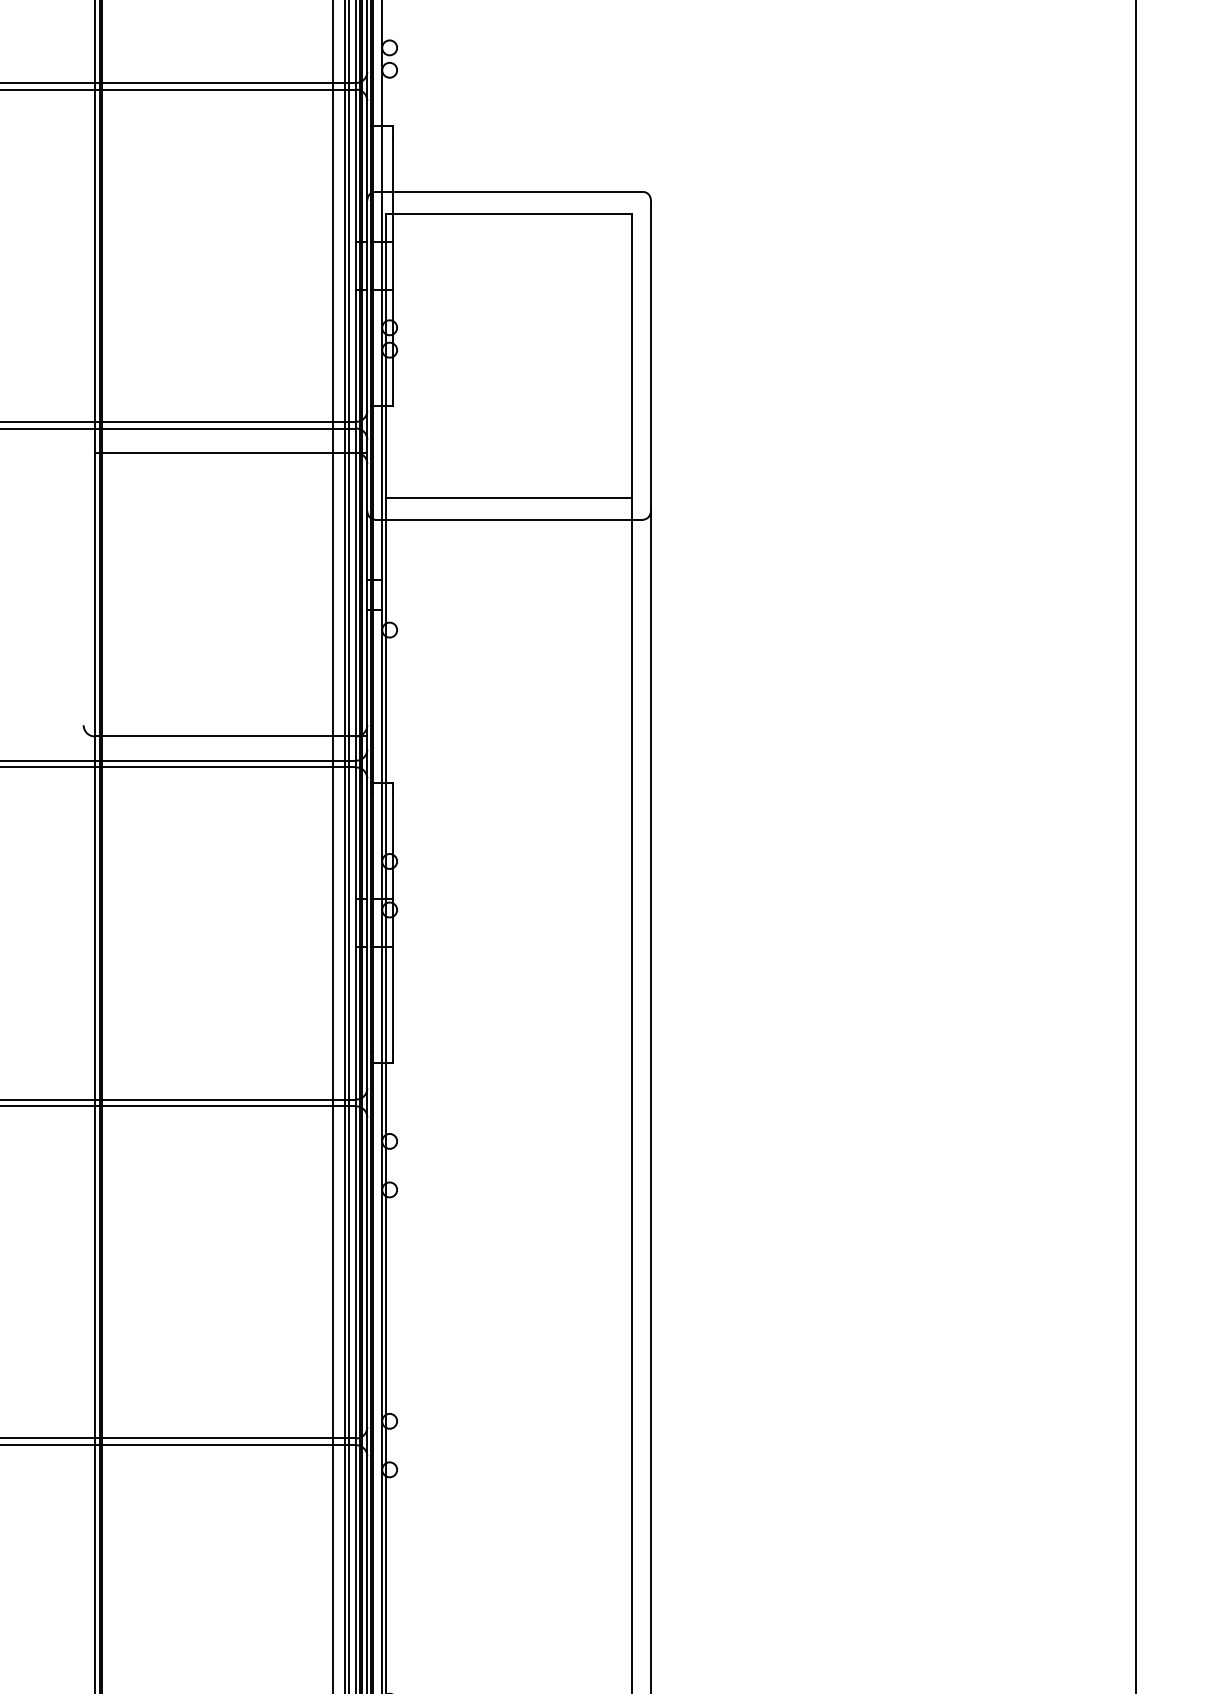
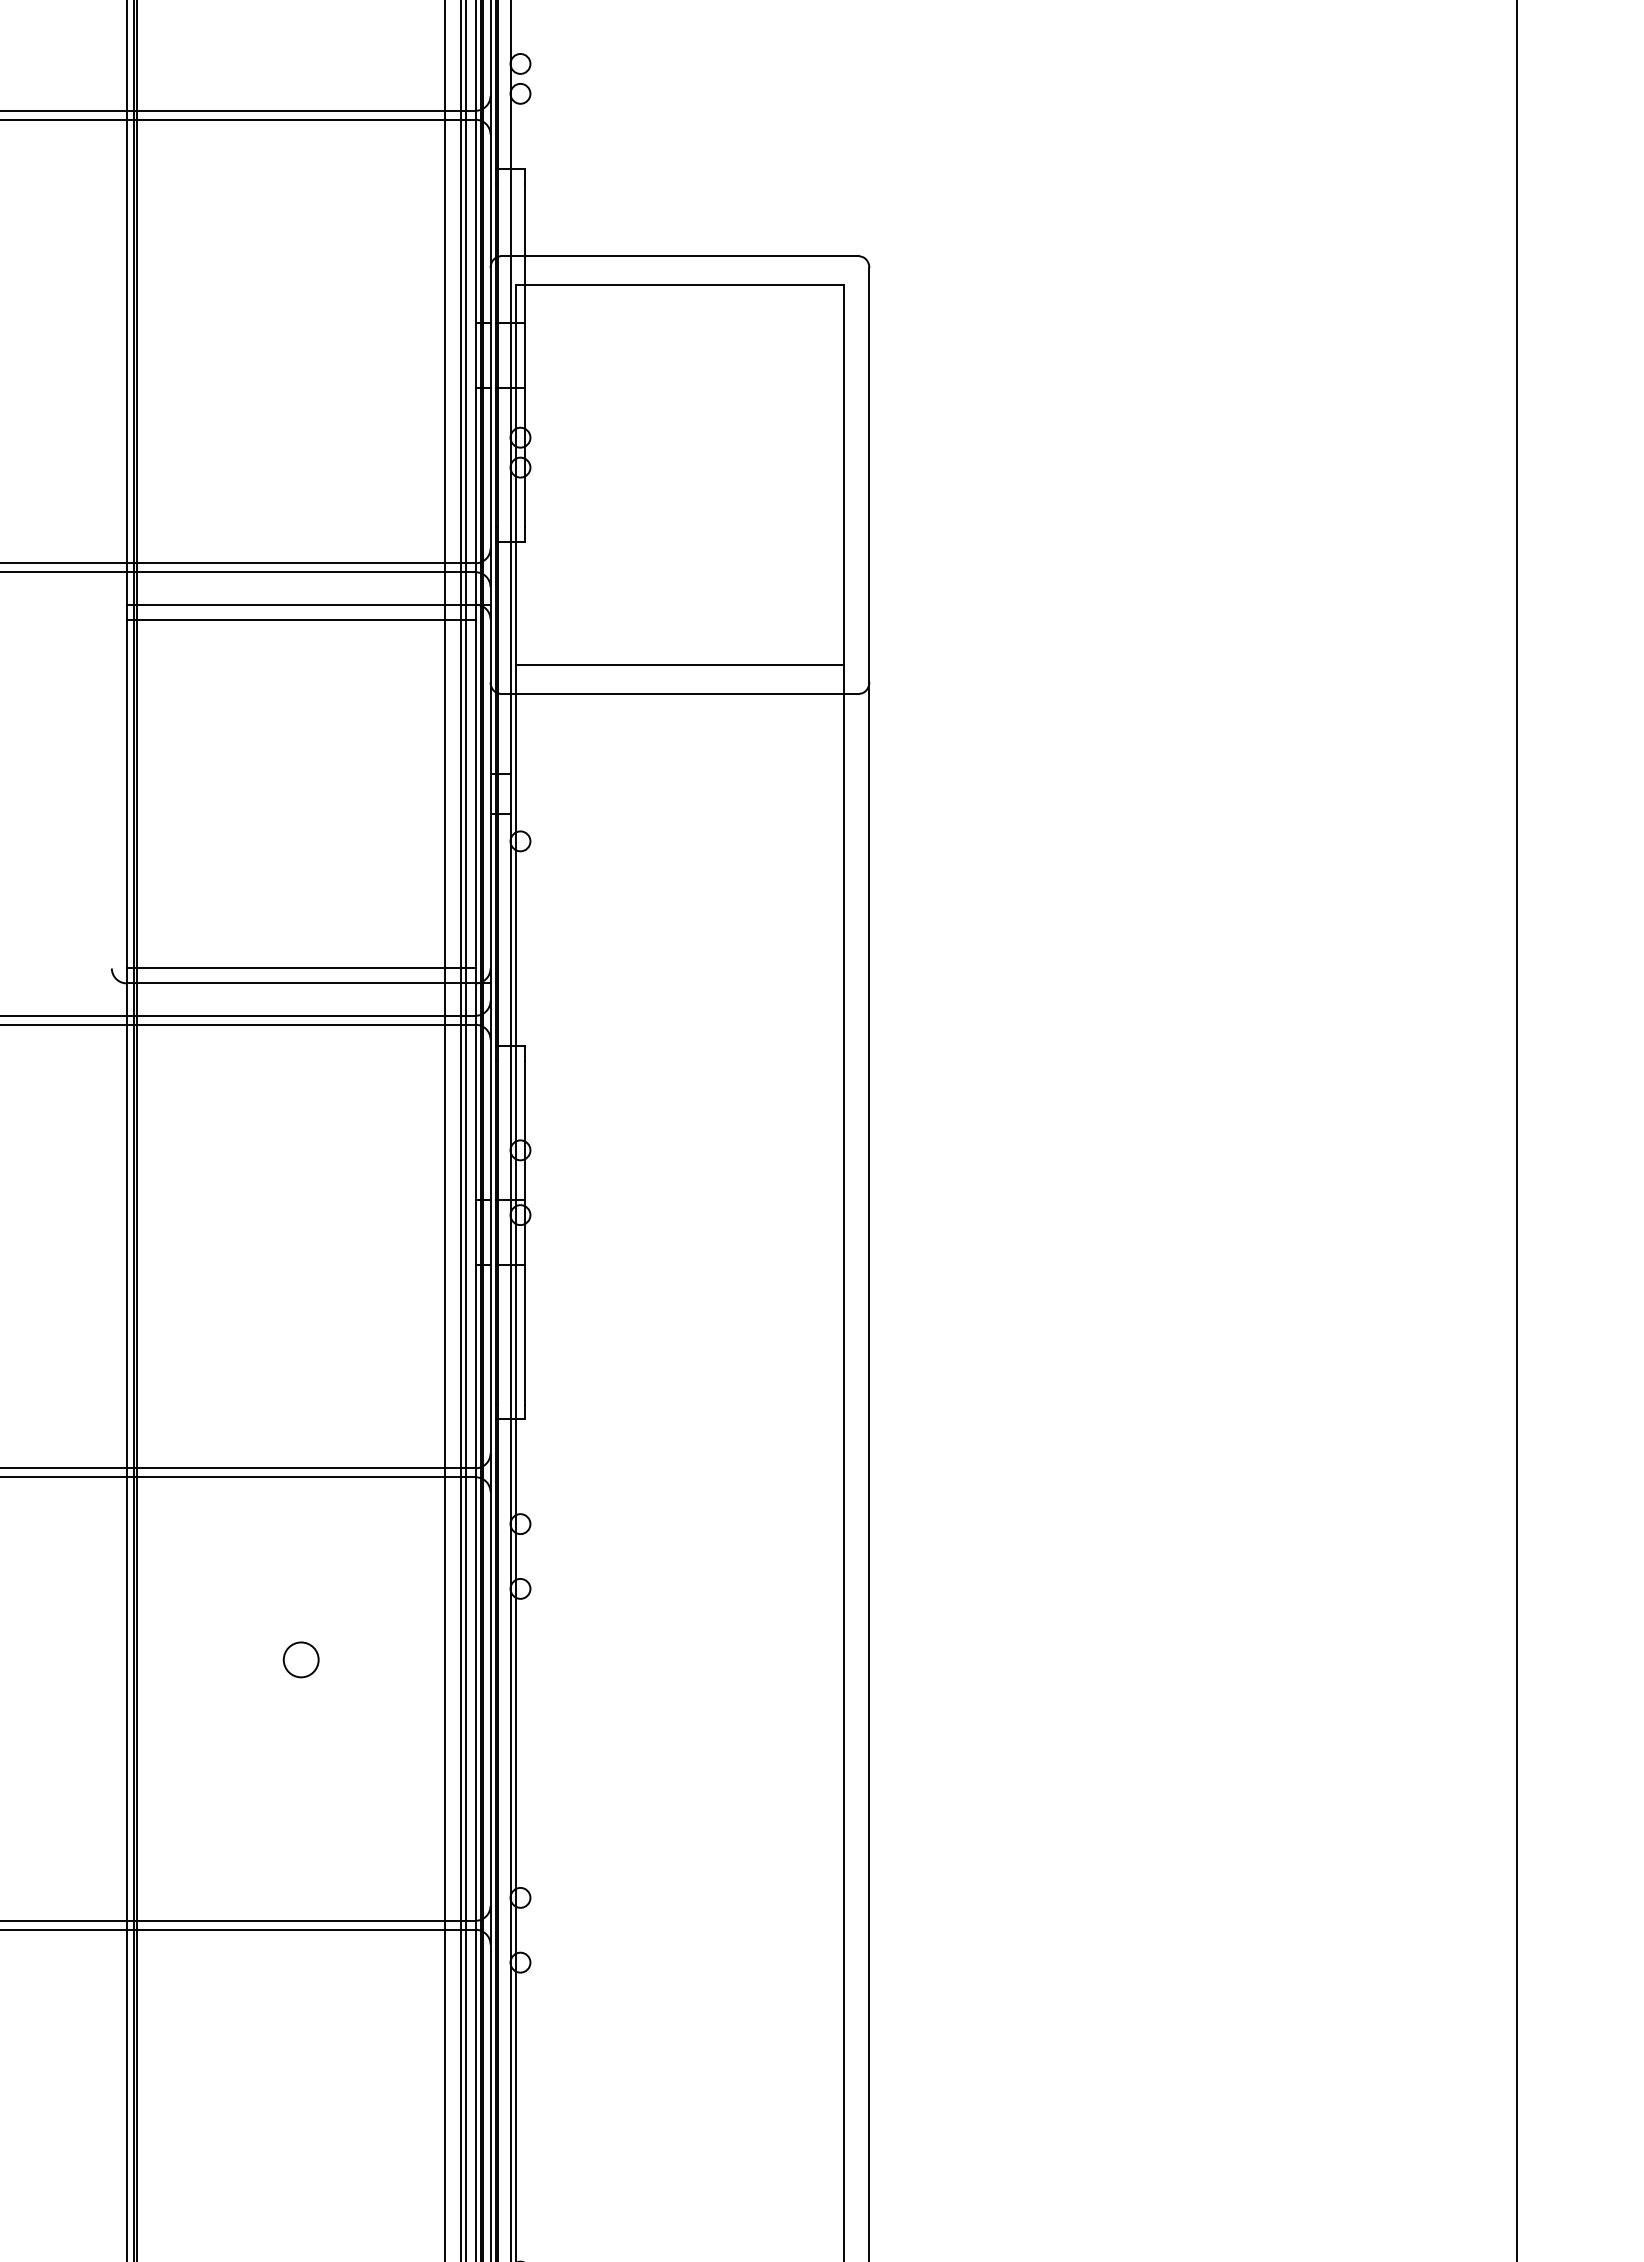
line: (224, 463) -> (300, 619), added
line: (224, 725) -> (300, 968), added
circle: (224, 1242) -> (300, 1659), added

